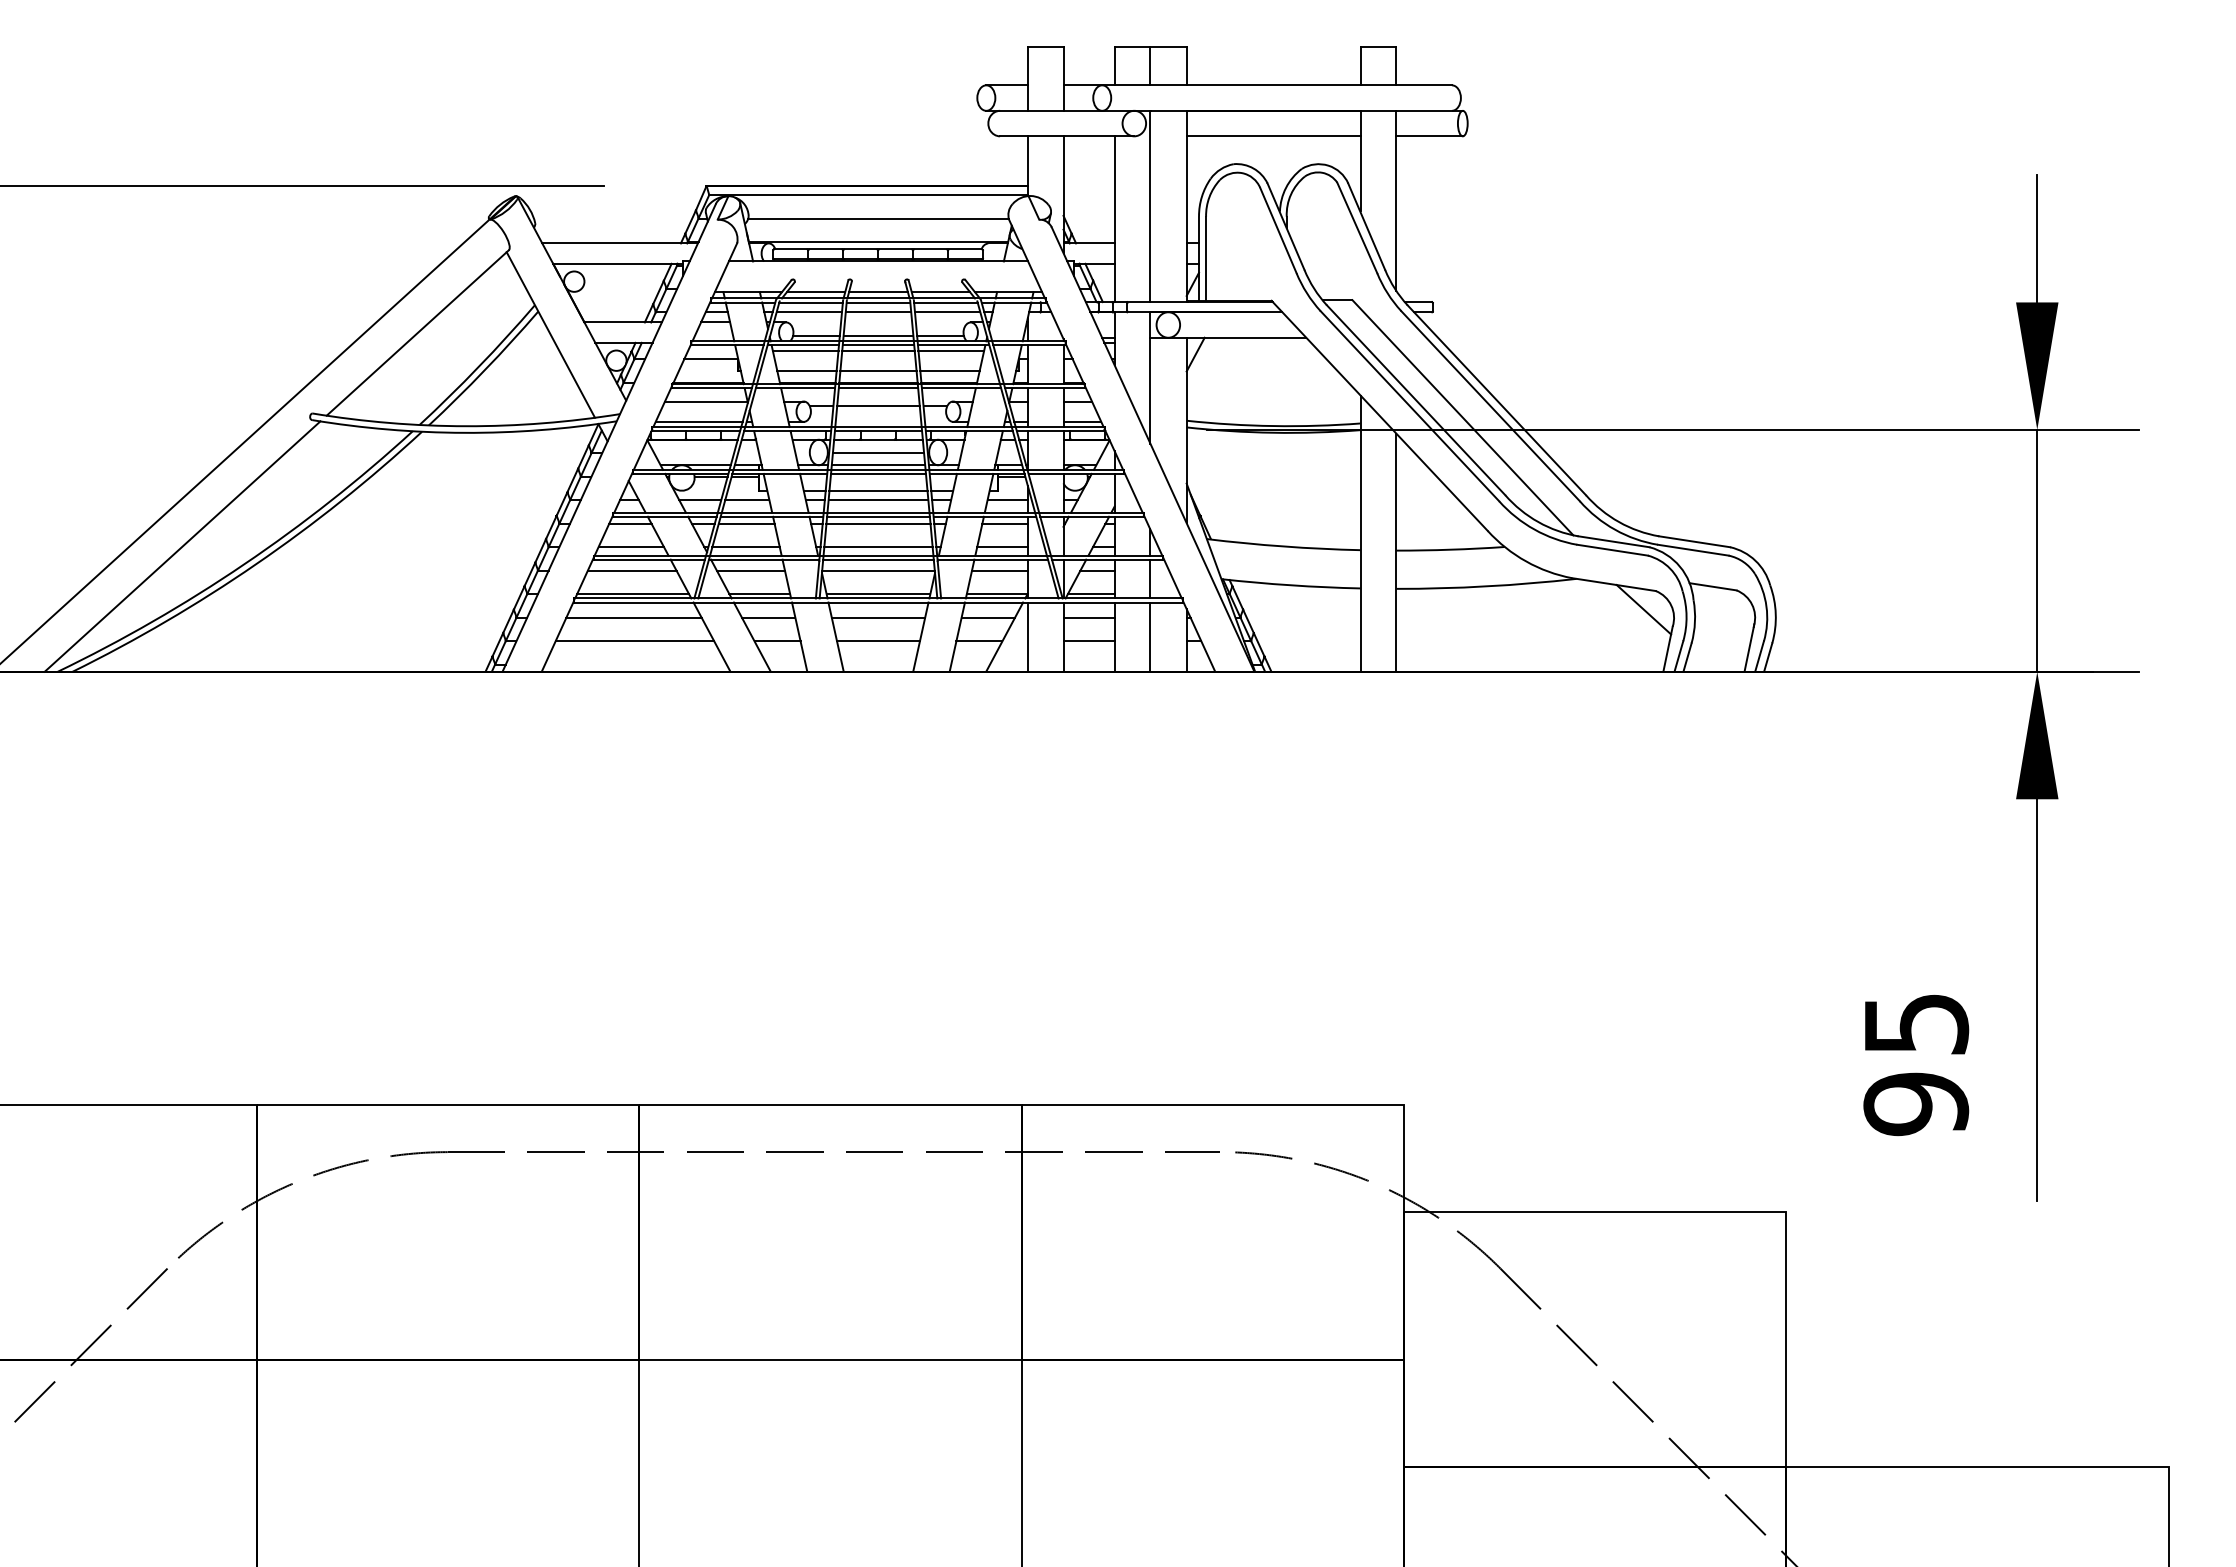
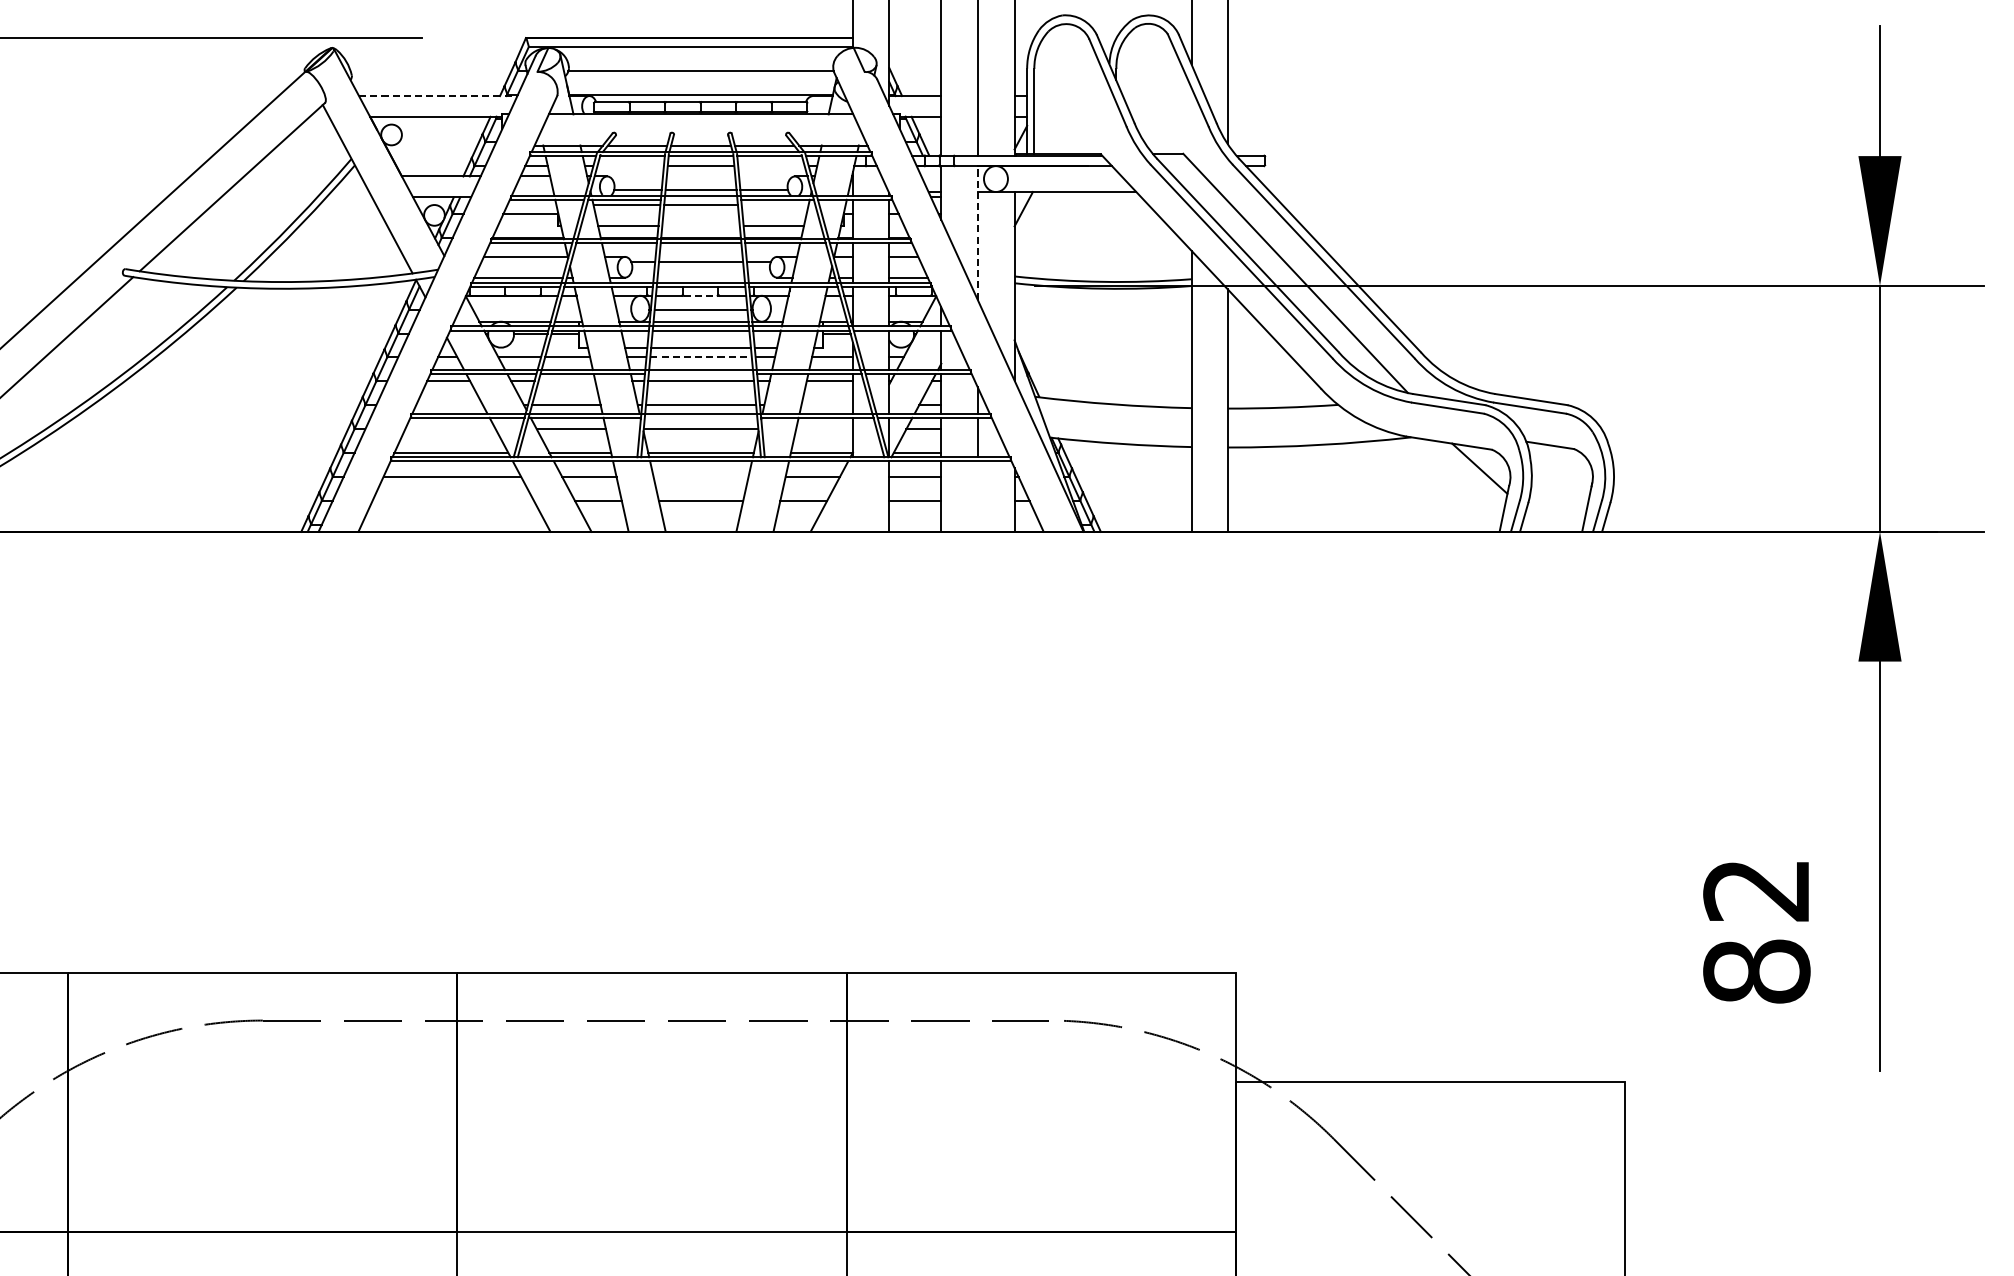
line: (620, 243) -> (438, 96), solid -> dashed
line: (808, 312) -> (629, 166), removed
line: (947, 312) -> (771, 166), removed
line: (878, 345) -> (701, 199), removed
line: (951, 350) -> (775, 204), removed
line: (878, 370) -> (701, 225), removed
line: (1150, 377) -> (977, 232), solid -> dashed
line: (878, 439) -> (701, 295), solid -> dashed
line: (878, 500) -> (701, 357), solid -> dashed
line: (878, 516) -> (701, 373), removed
line: (746, 523) -> (566, 381), removed
line: (631, 547) -> (449, 405), removed
line: (1002, 547) -> (827, 405), removed
line: (878, 559) -> (701, 417), removed
line: (631, 570) -> (449, 428), removed
line: (999, 570) -> (824, 428), removed
line: (878, 617) -> (701, 476), removed
line: (1027, 636) -> (852, 495), removed
line: (1150, 636) -> (977, 495), removed
line: (634, 641) -> (452, 501), removed
text: (1916, 1065) -> (1757, 932), 95 -> 82

